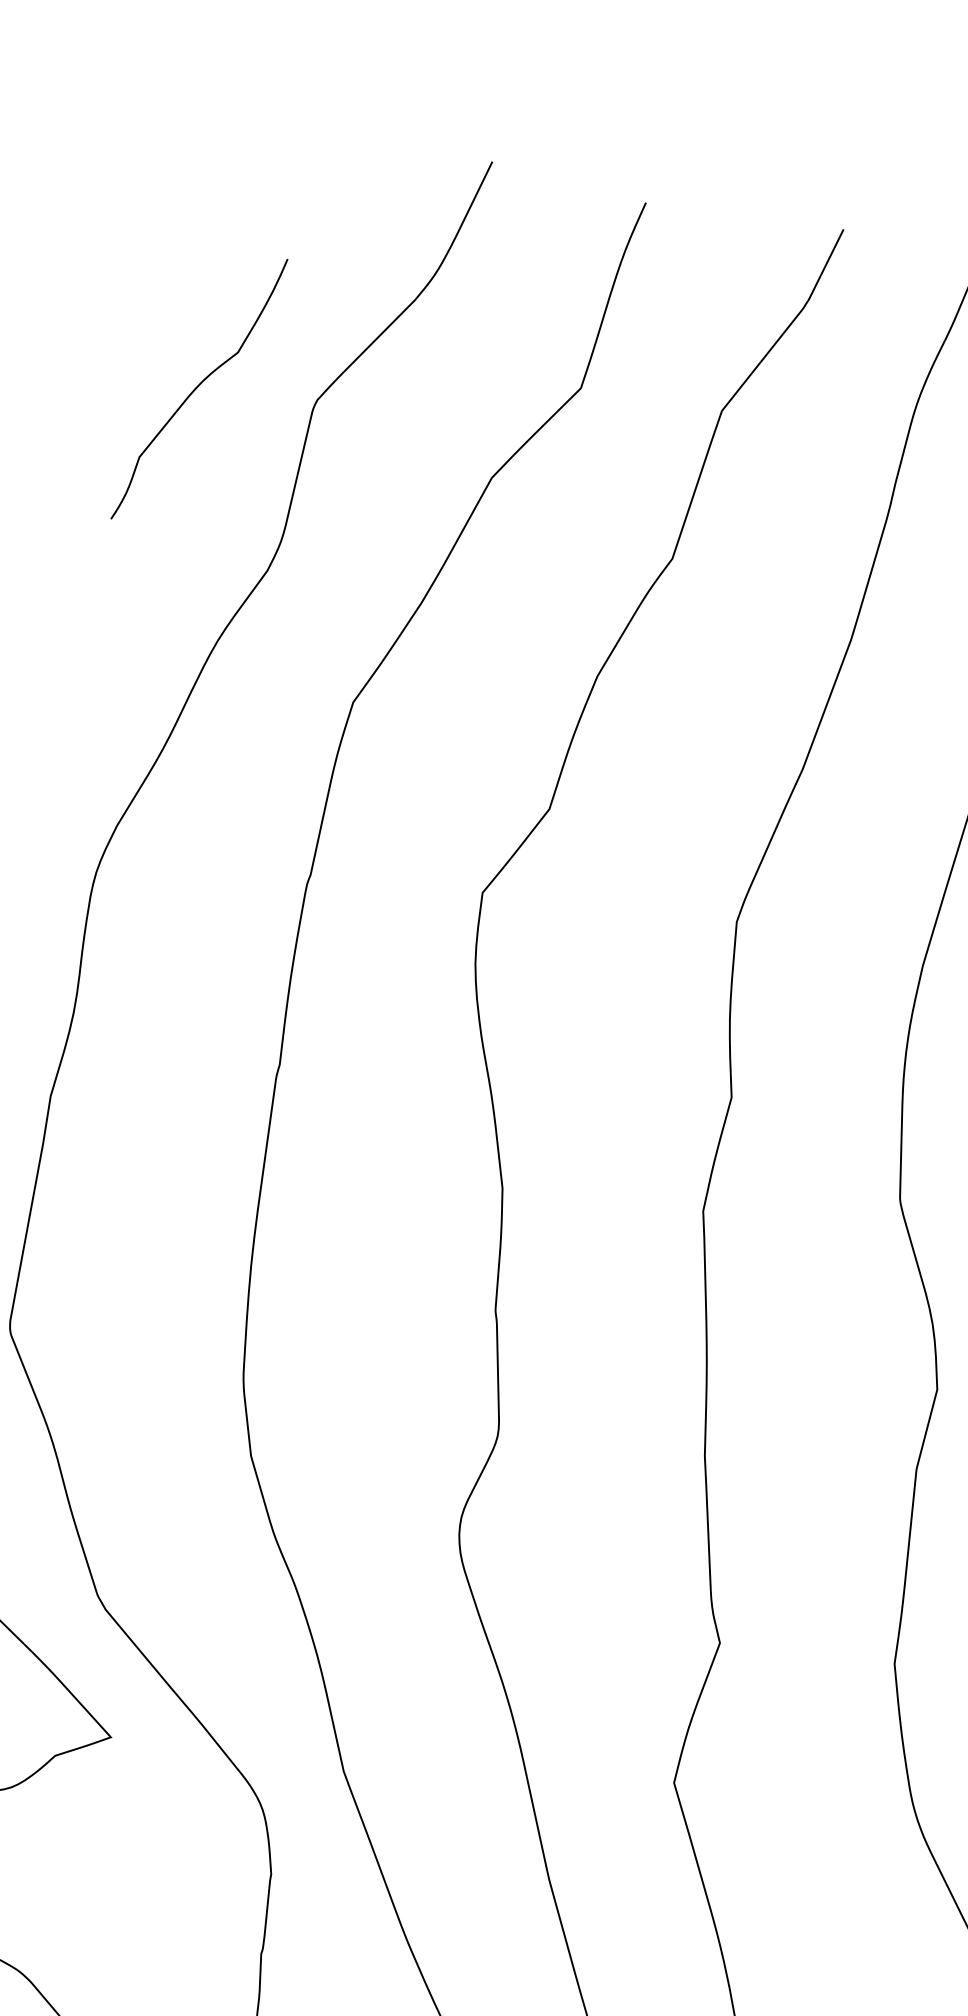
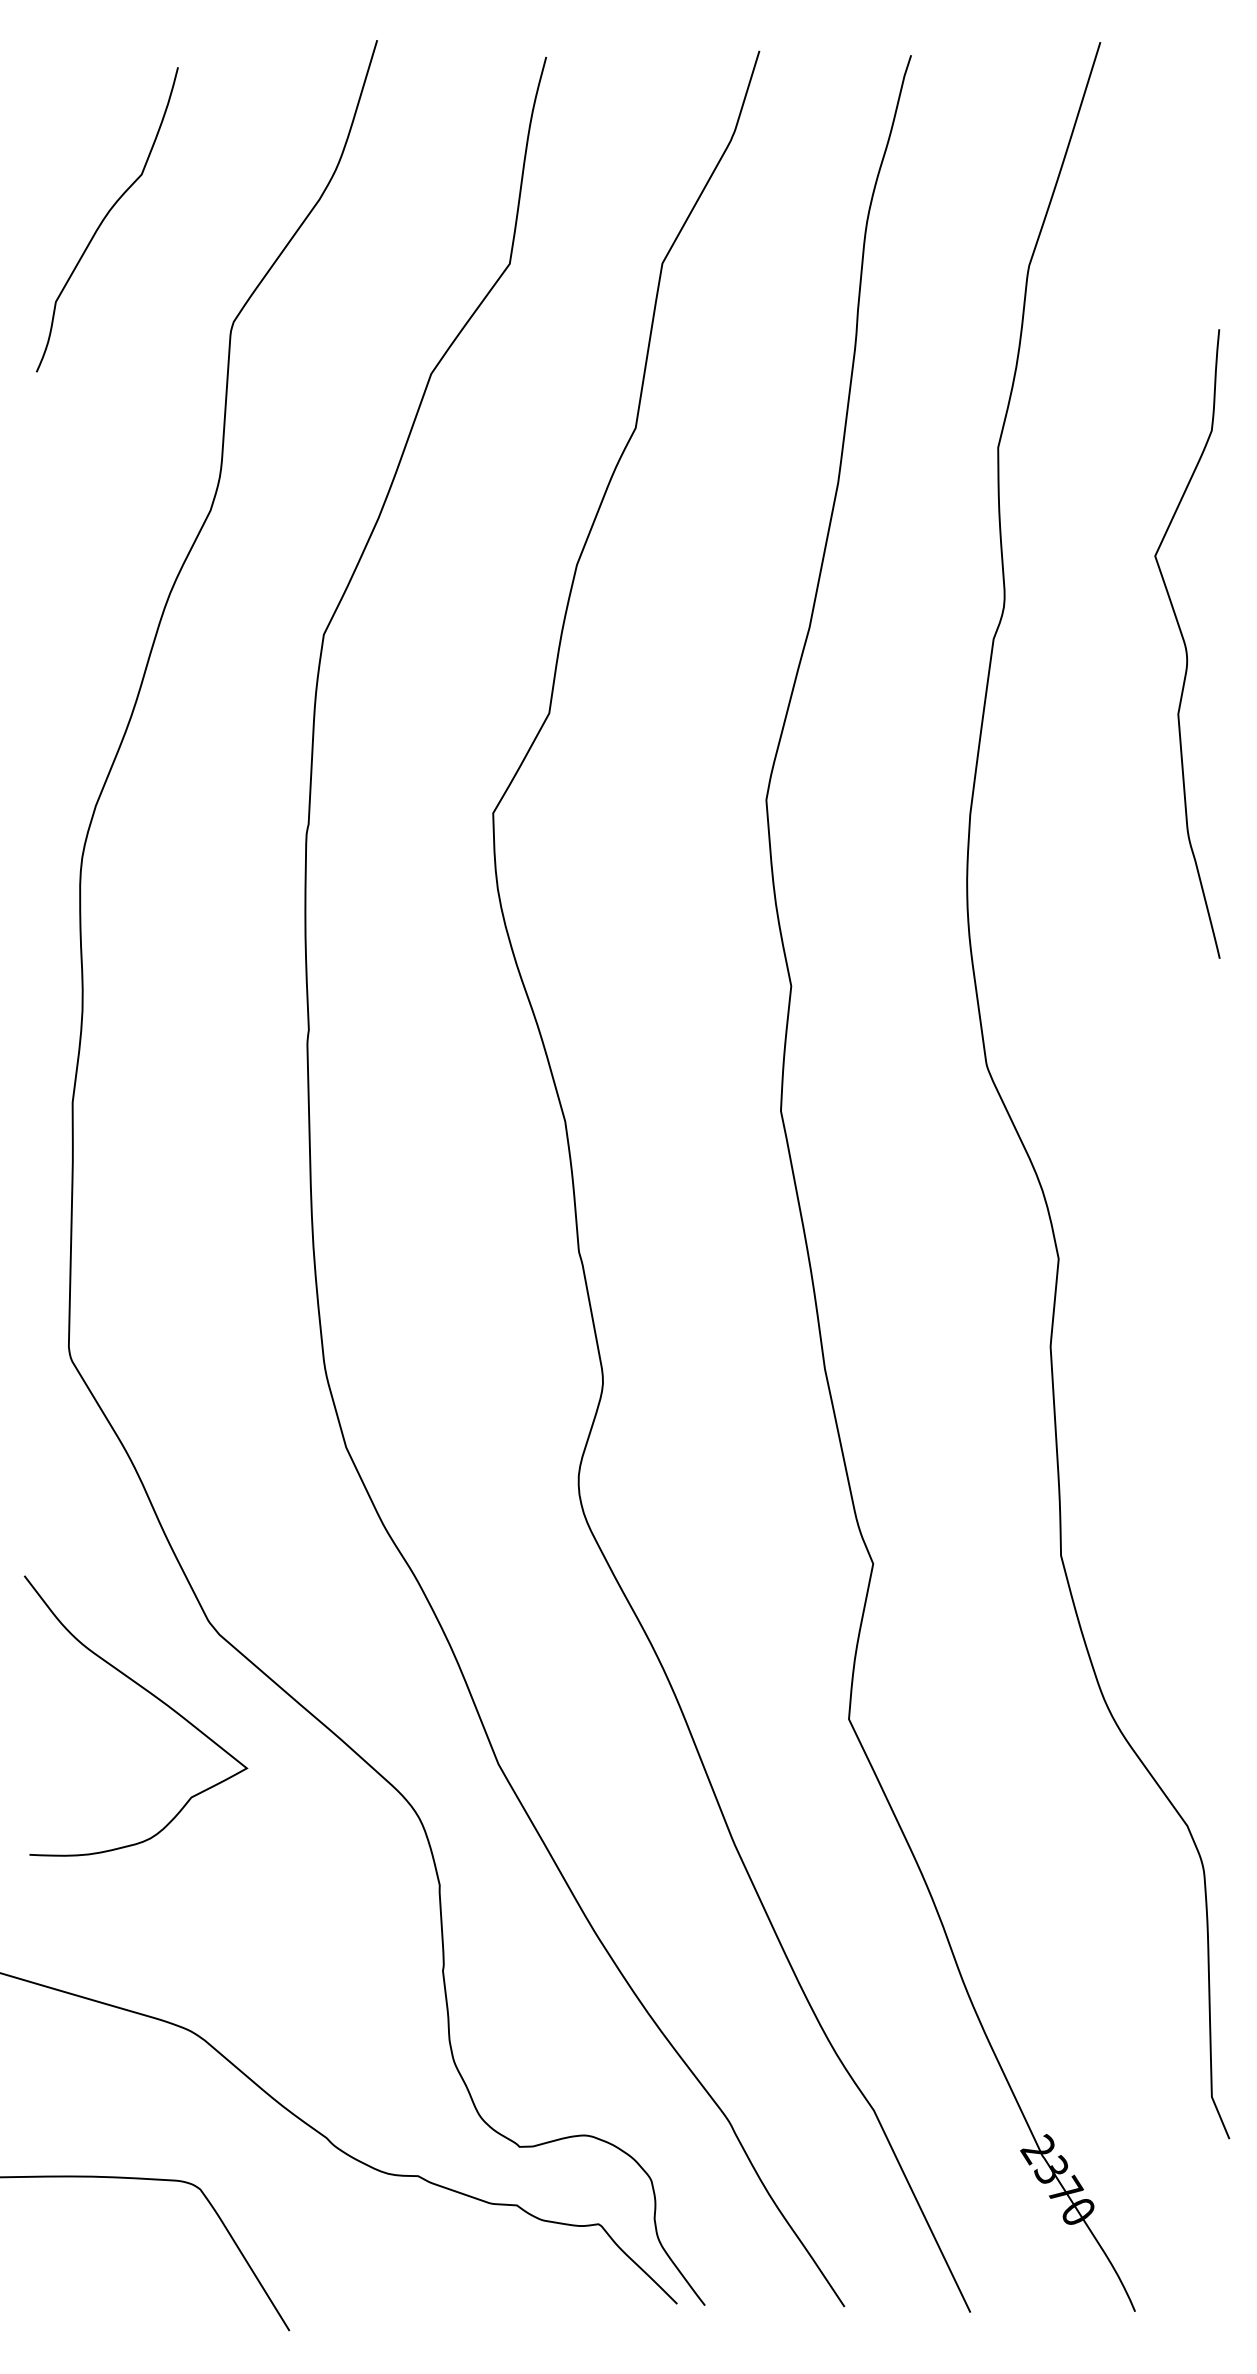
curve: (198, 386) -> (106, 217), moved

